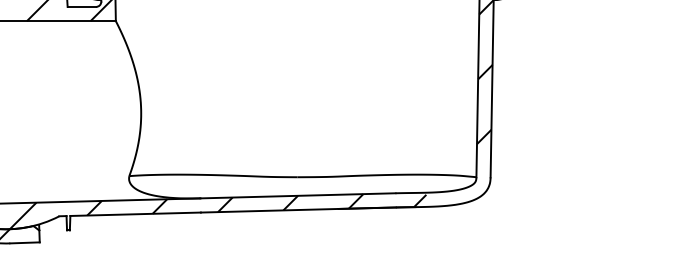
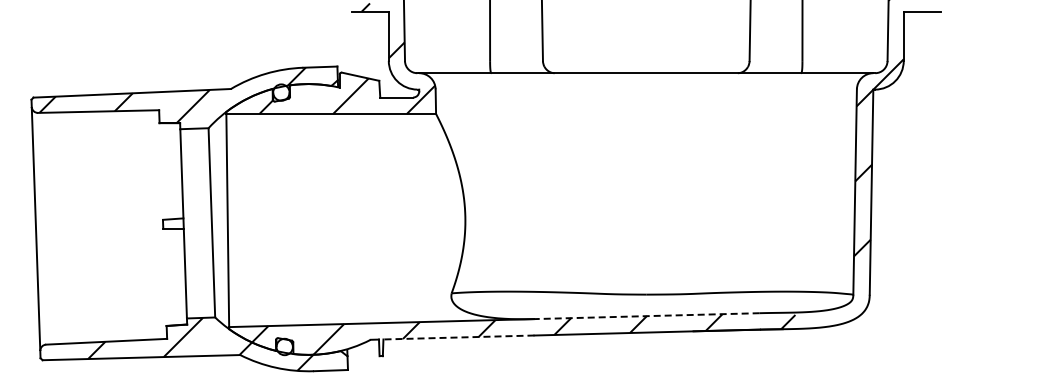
line: (297, 196) -> (646, 316), solid -> dashed
line: (135, 214) -> (458, 337), solid -> dashed

